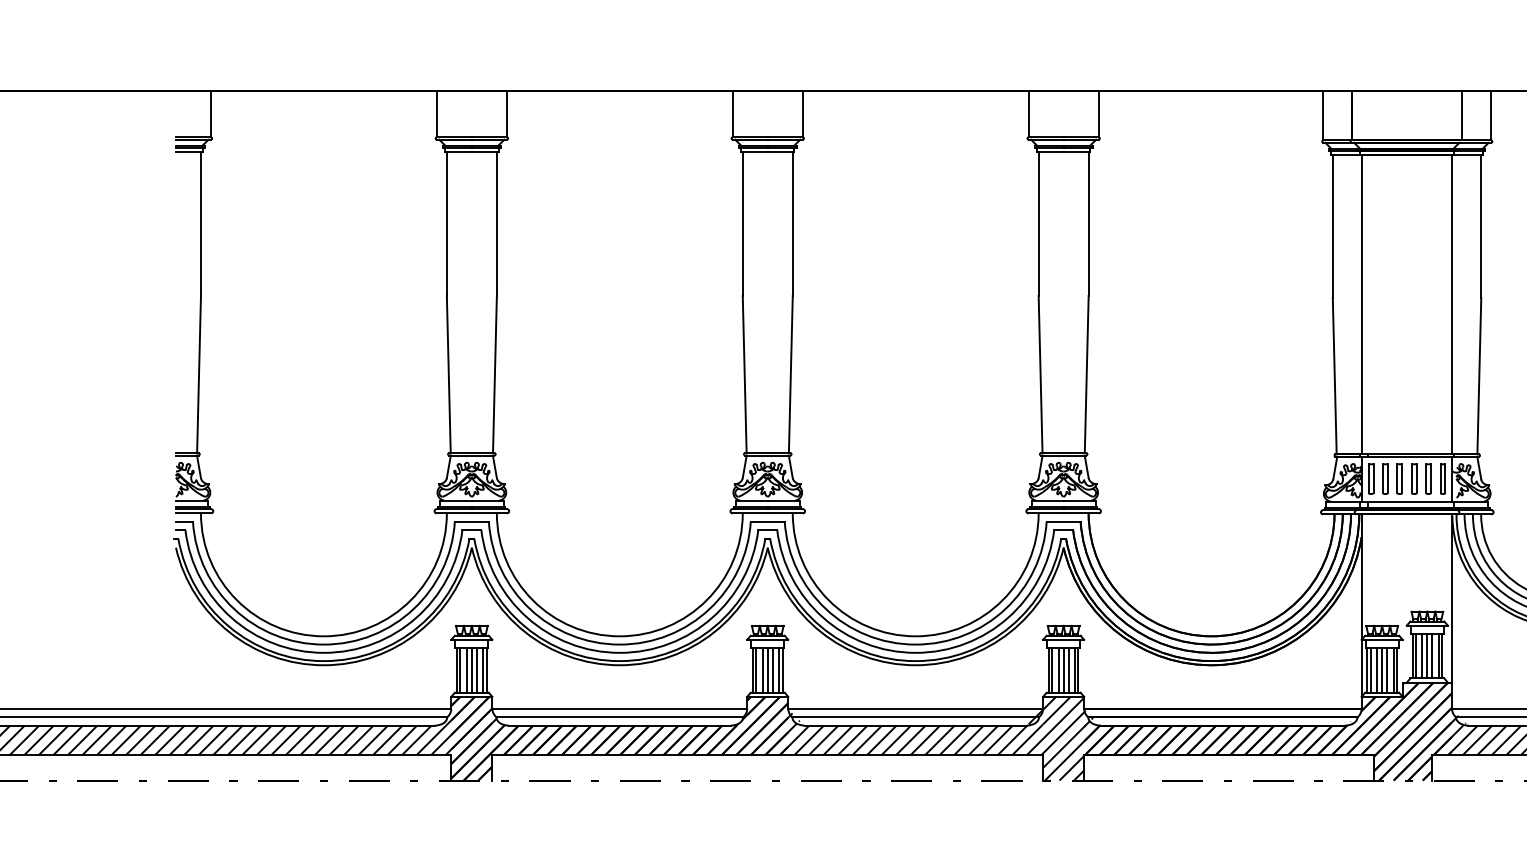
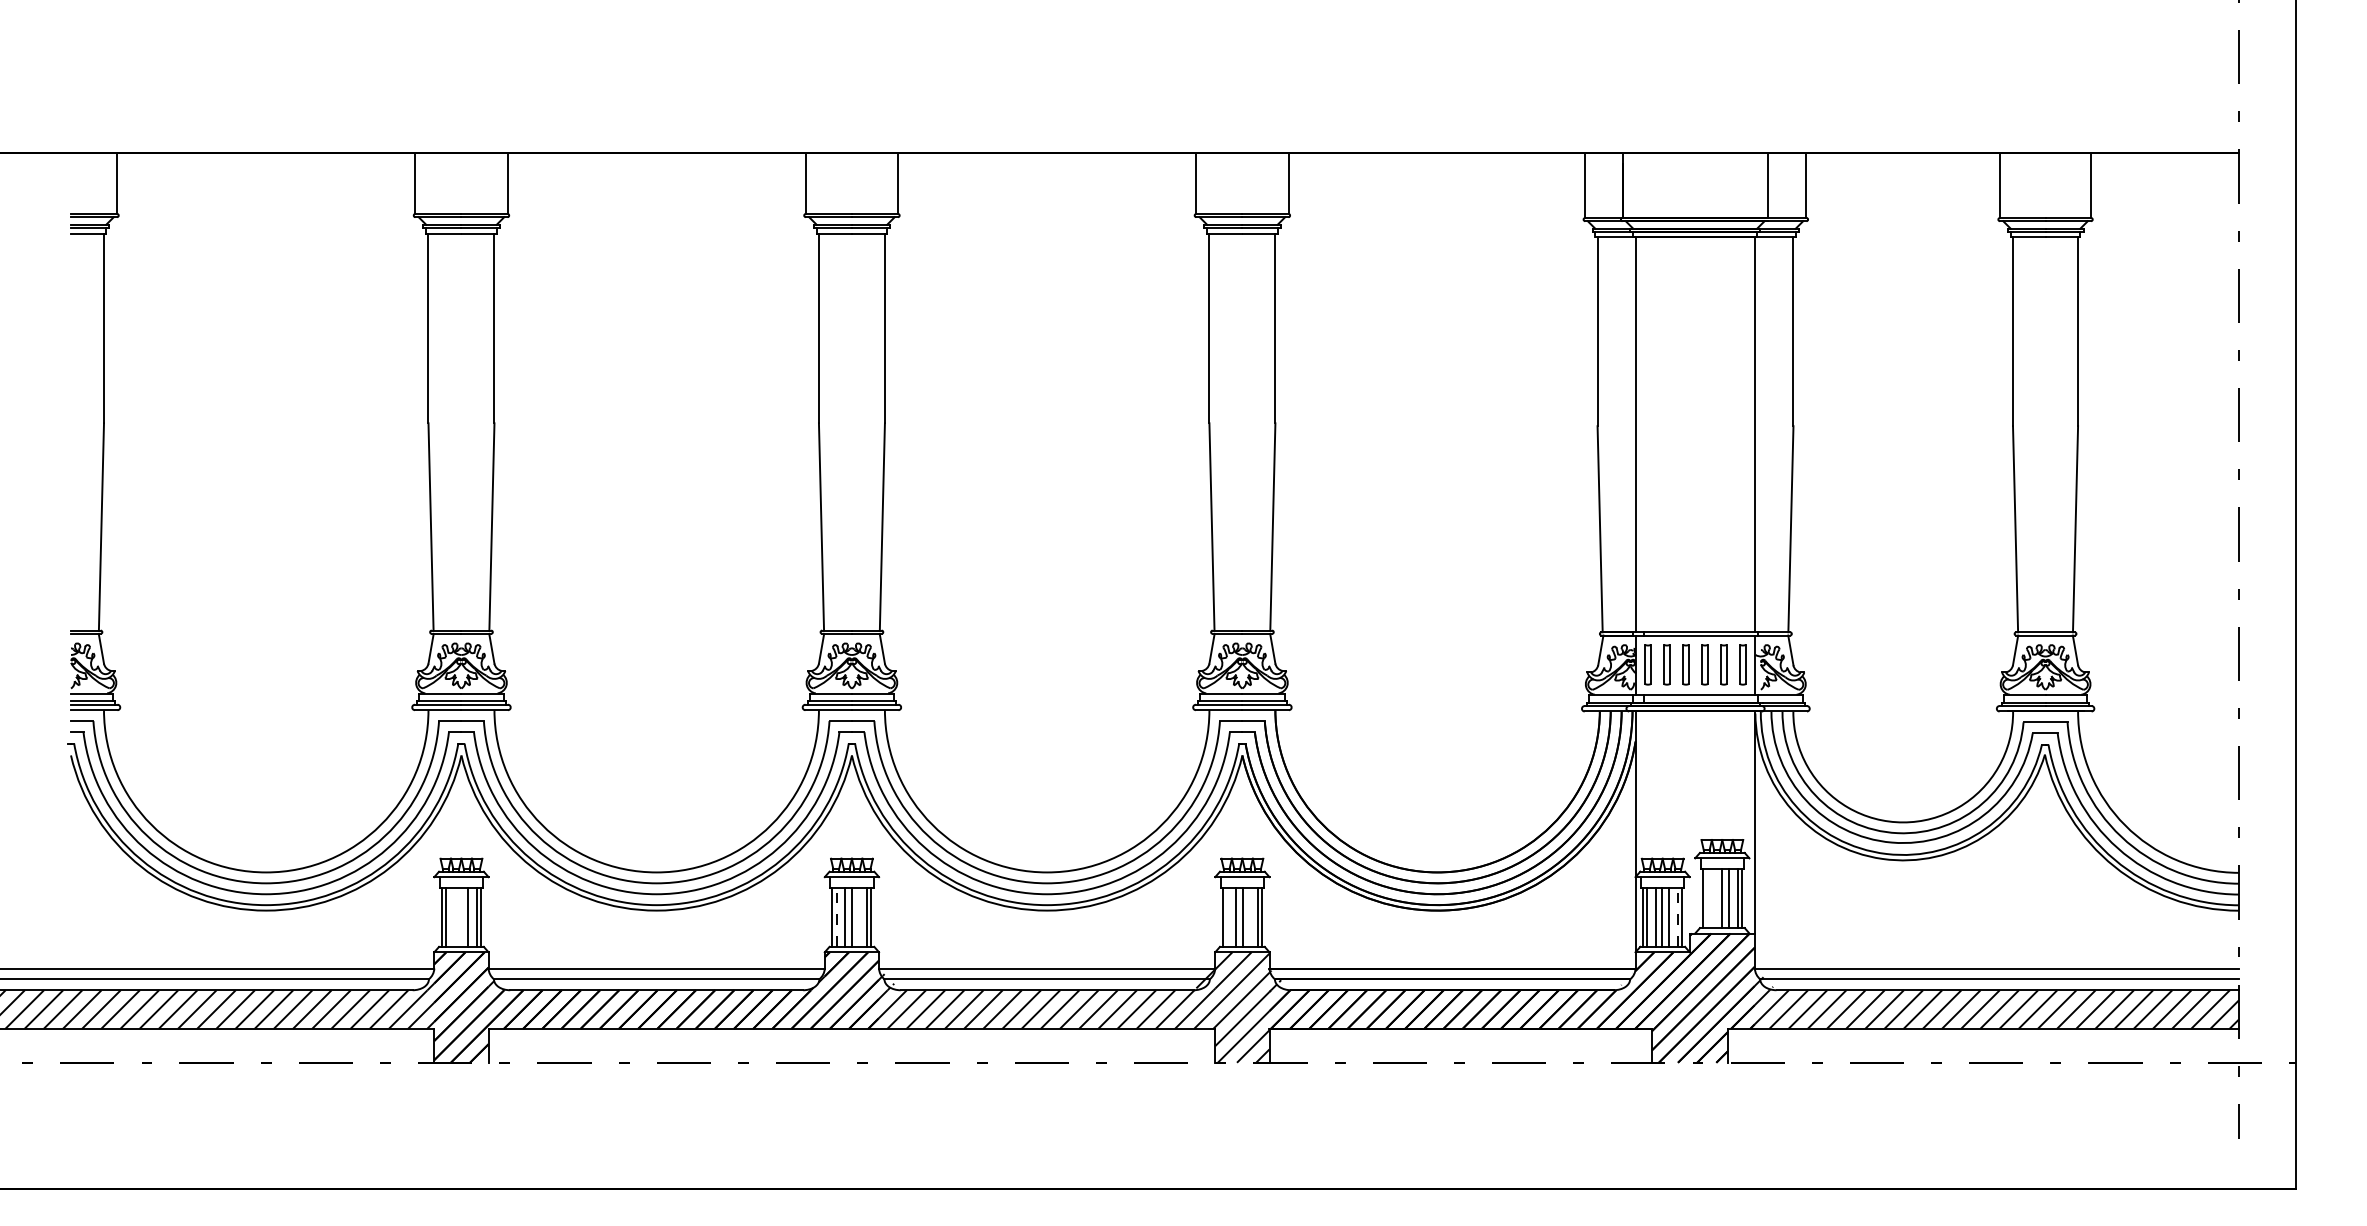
line: (1416, 656) -> (1707, 898), removed
line: (1422, 656) -> (1715, 898), removed
line: (466, 669) -> (454, 916), removed
line: (471, 669) -> (461, 916), removed
line: (756, 669) -> (836, 916), solid -> dashed
line: (772, 669) -> (858, 916), removed
line: (1052, 669) -> (1227, 916), removed
line: (1068, 669) -> (1248, 916), removed
line: (1393, 669) -> (1677, 916), solid -> dashed

